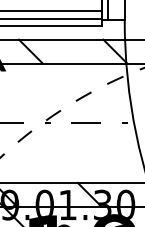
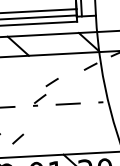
line: (83, 96) -> (51, 82), moved
line: (24, 136) -> (17, 139), moved

